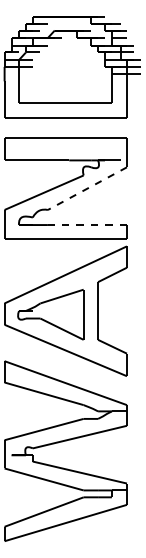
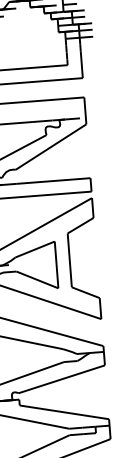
line: (87, 188) -> (51, 146), dashed -> solid
line: (87, 225) -> (53, 181), dashed -> solid

